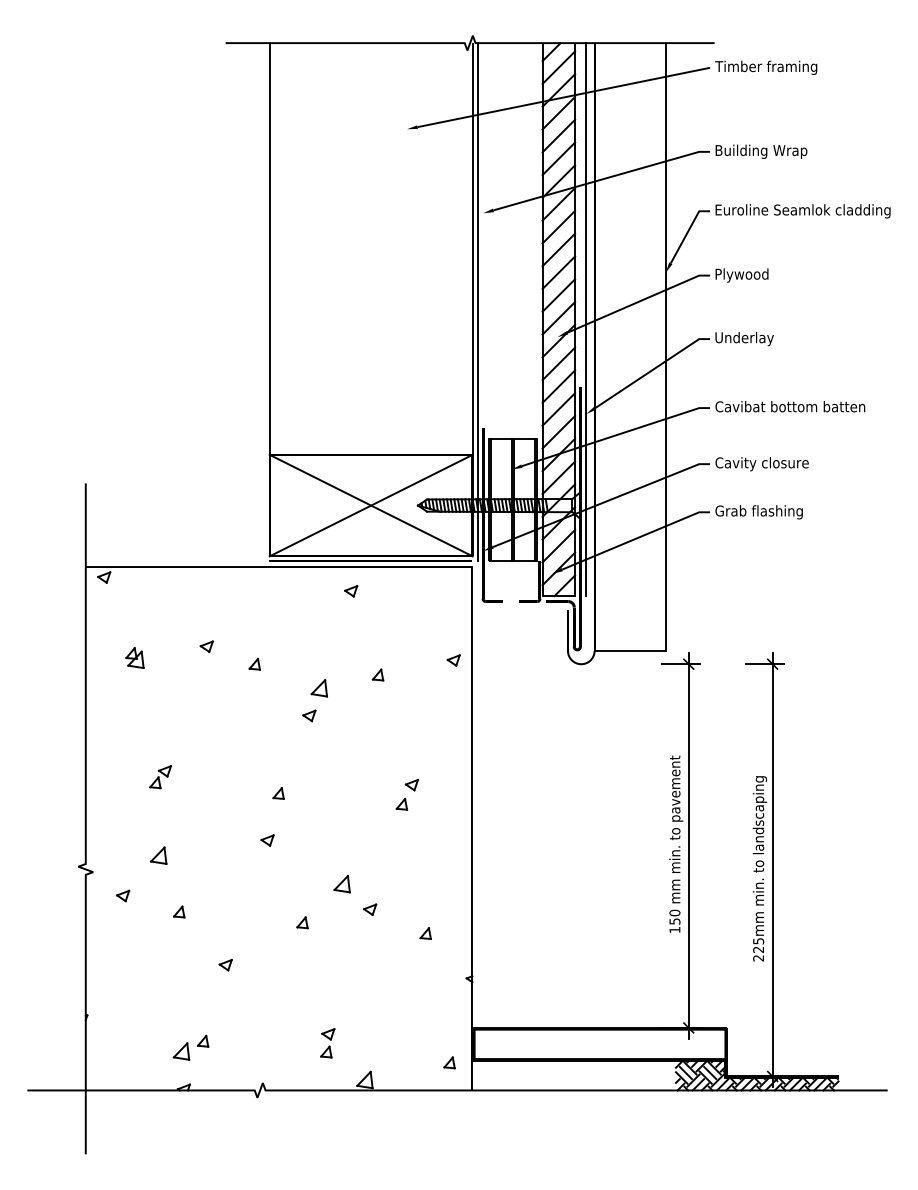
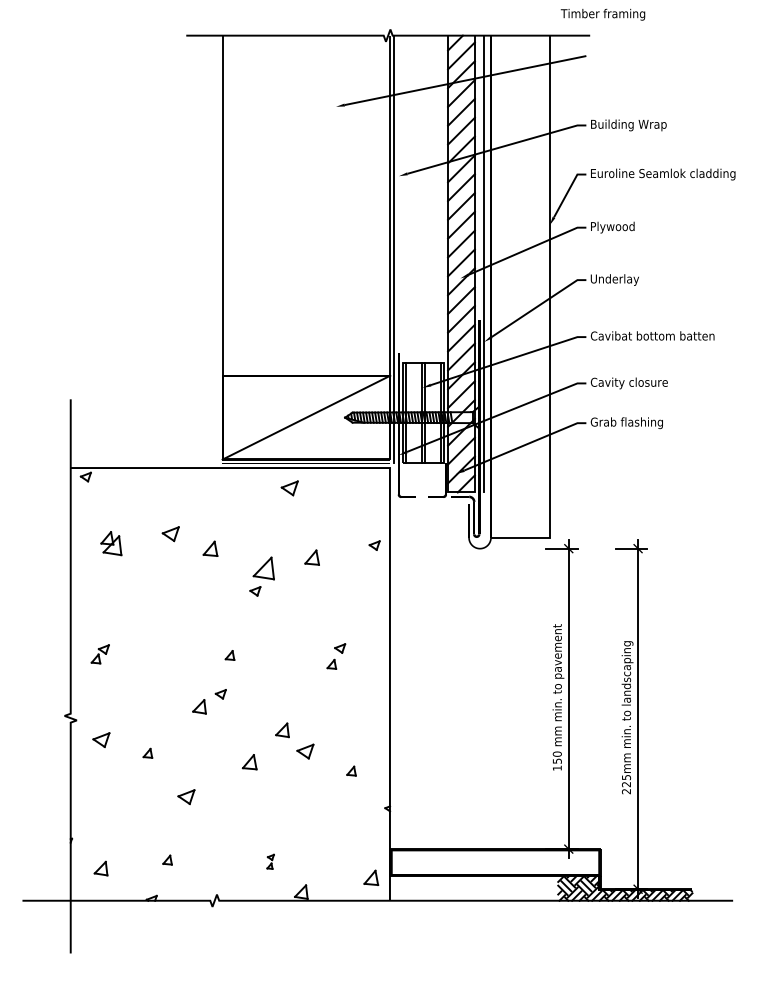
text: (766, 67) -> (603, 14), moved
line: (370, 505) -> (305, 417), removed
part: (351, 591) -> (290, 488), size x1.6
part: (206, 646) -> (170, 534), size x1.6
part: (134, 657) -> (110, 543), size x1.4
part: (254, 663) -> (210, 548), size x1.6
part: (377, 674) -> (311, 557), size x1.6
part: (318, 688) -> (262, 568), size x1.6
part: (160, 777) -> (100, 654), moved
part: (158, 855) -> (199, 706), moved
part: (123, 895) -> (101, 739), size x1.6
part: (370, 909) -> (305, 751), size x1.6
part: (302, 922) -> (249, 762), size x1.6
part: (225, 965) -> (186, 797), size x1.6
part: (327, 1043) -> (270, 861), size x0.6
part: (181, 1051) -> (101, 868), moved
part: (449, 1062) -> (371, 877), size x1.6

